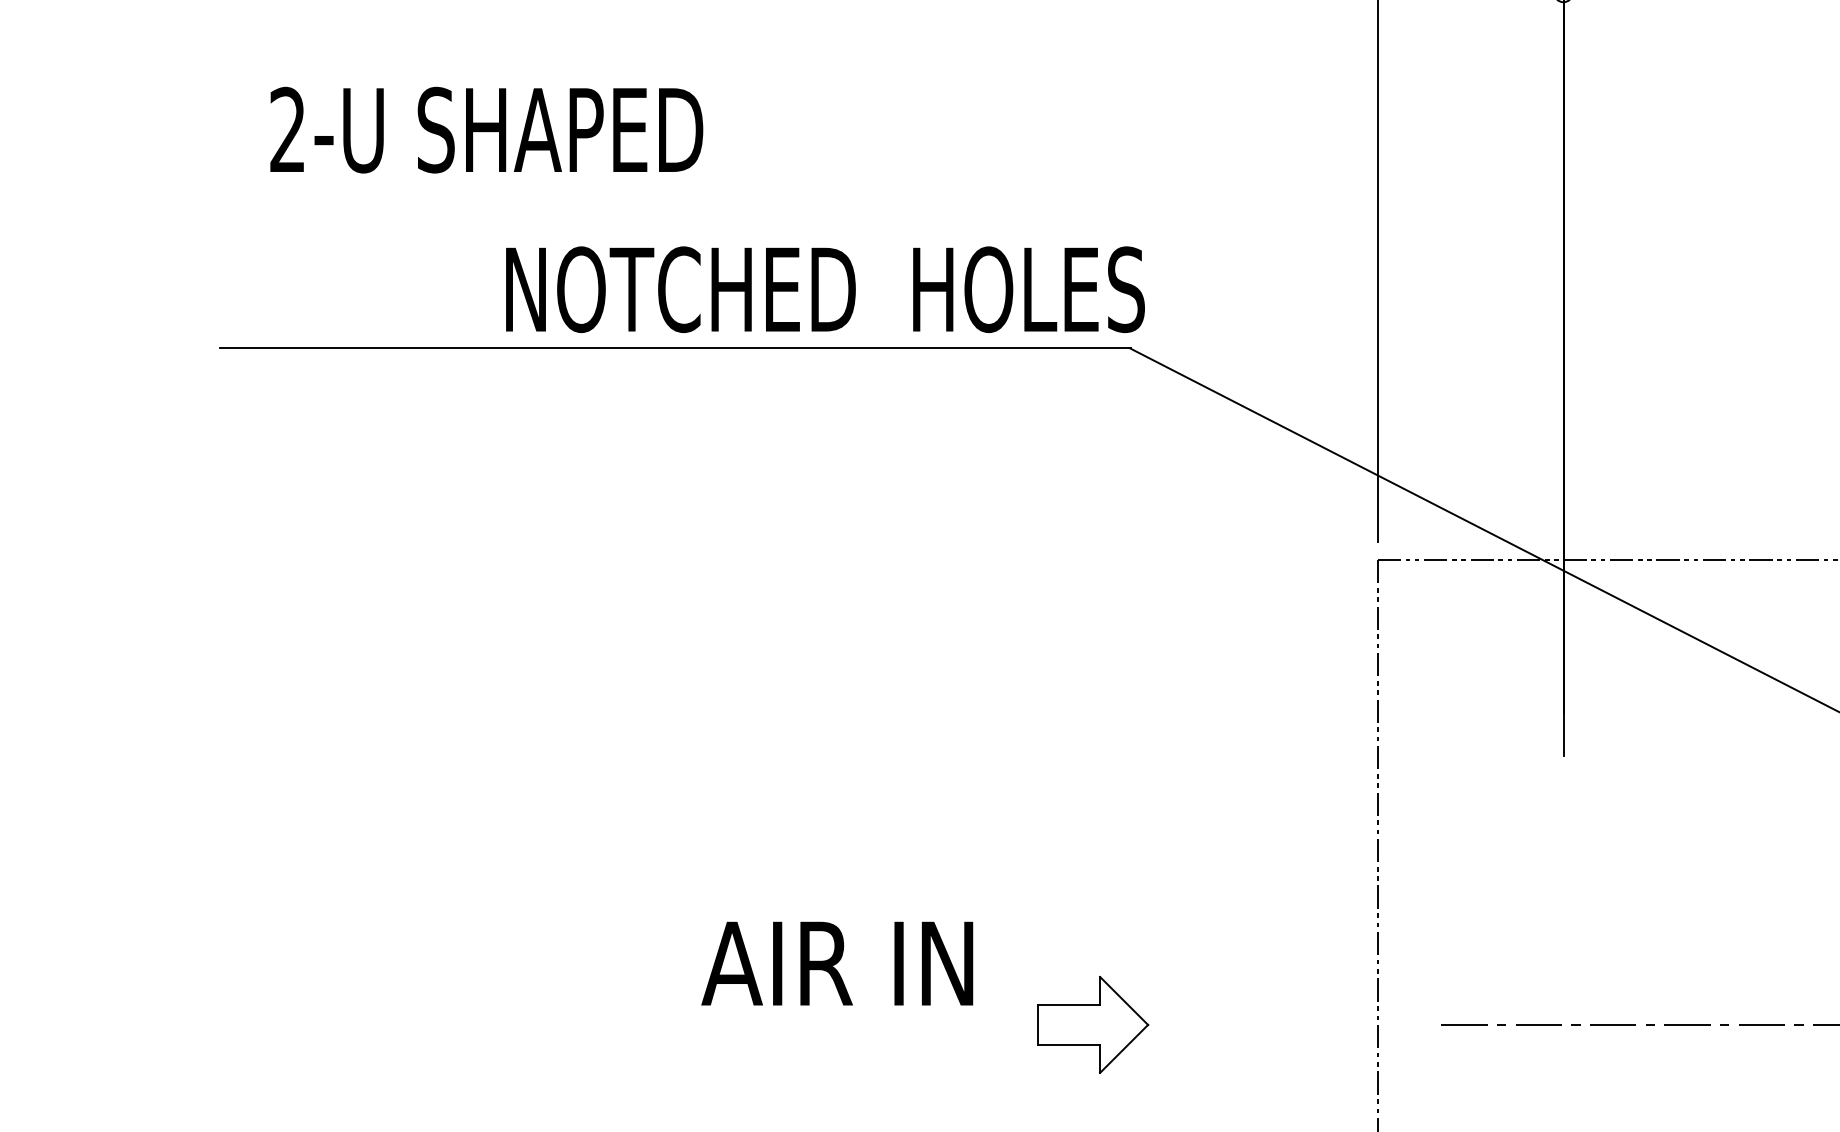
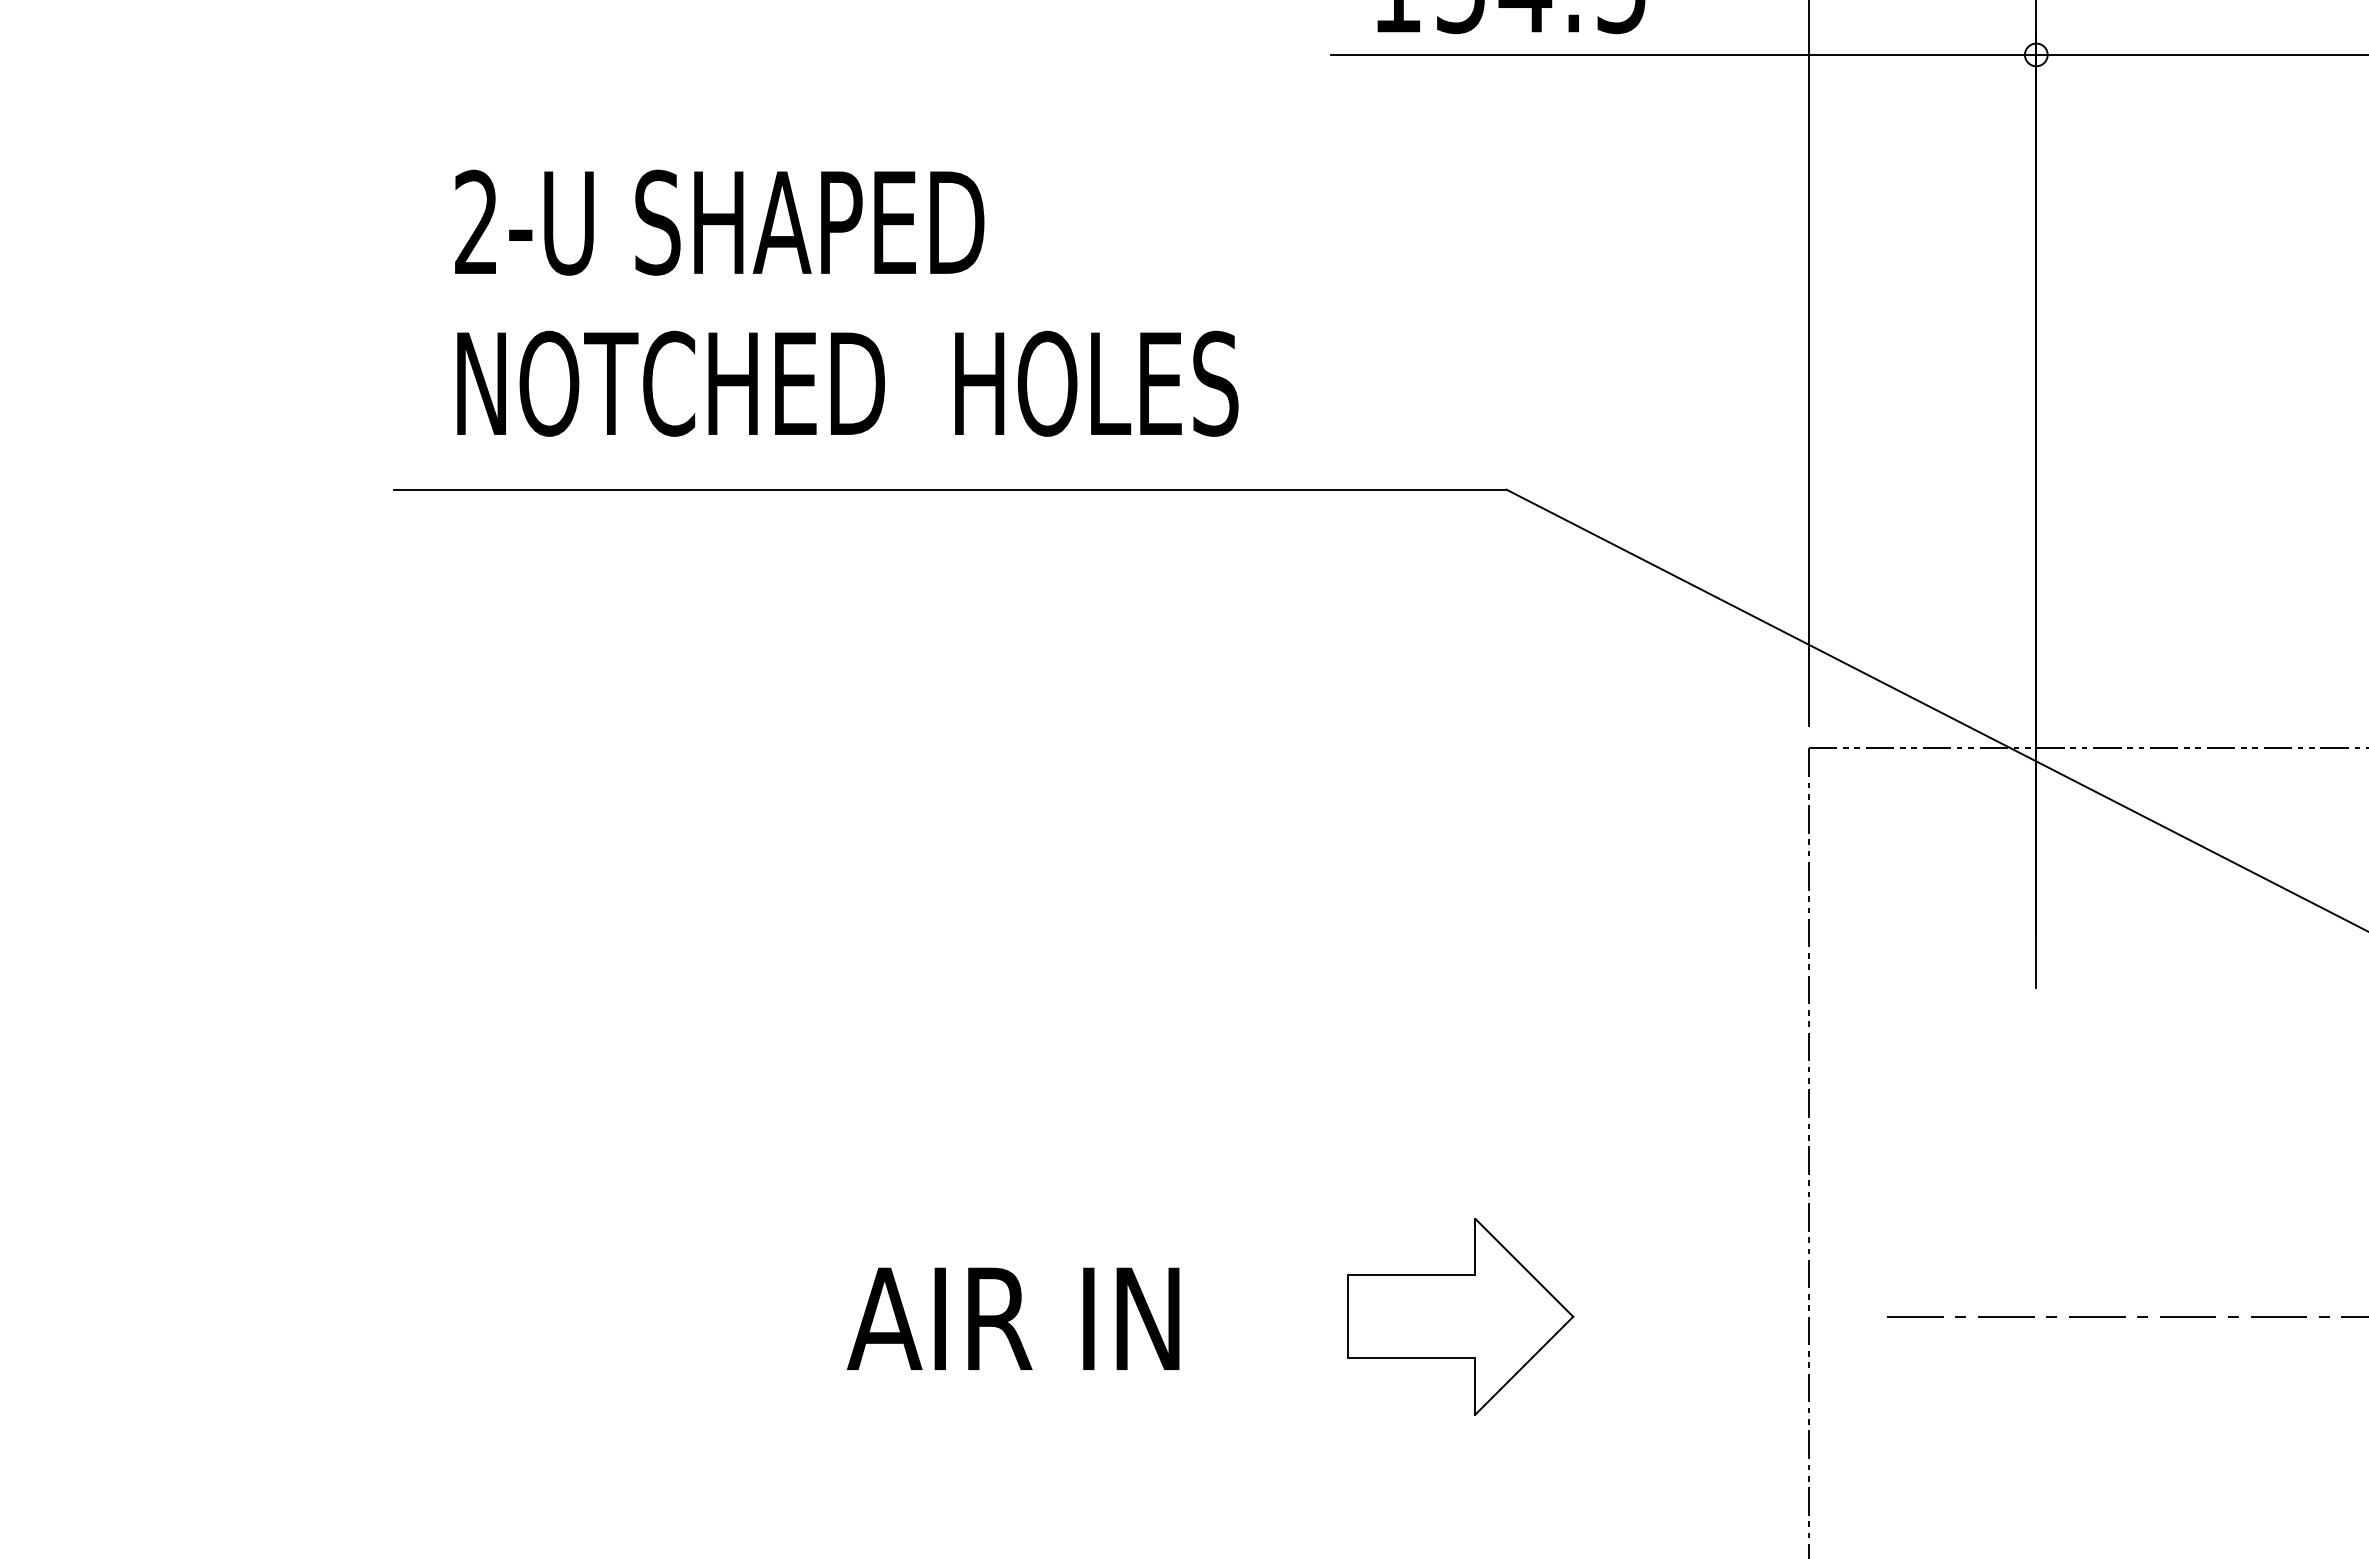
text: (825, 289) -> (847, 383), moved
text: (837, 963) -> (1013, 1318), moved
part: (1092, 1024) -> (1460, 1316), size x1.67

